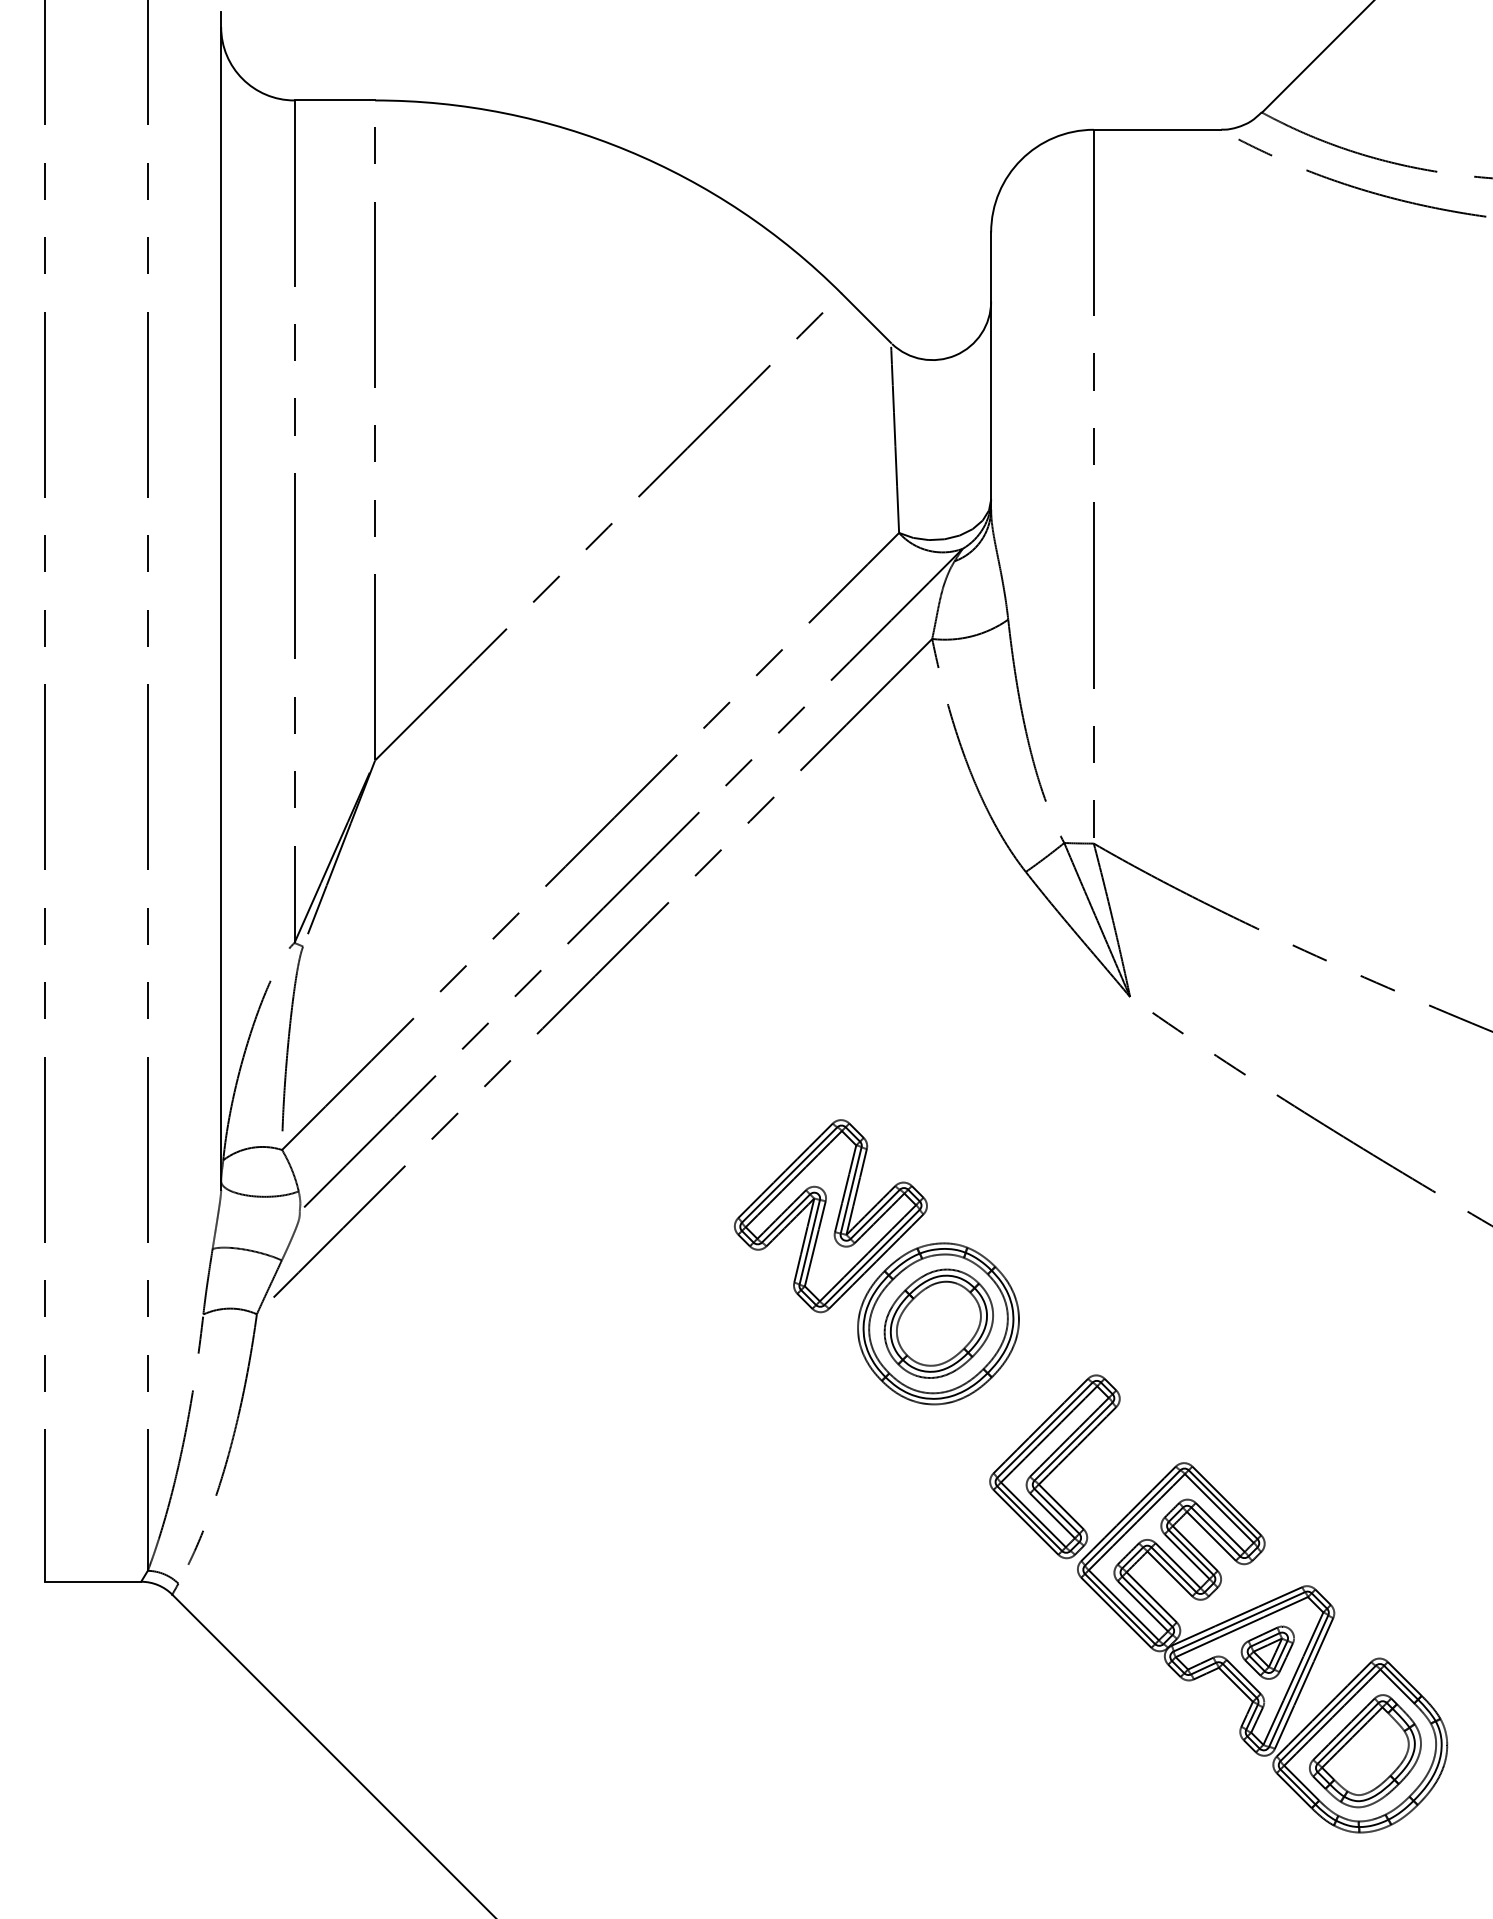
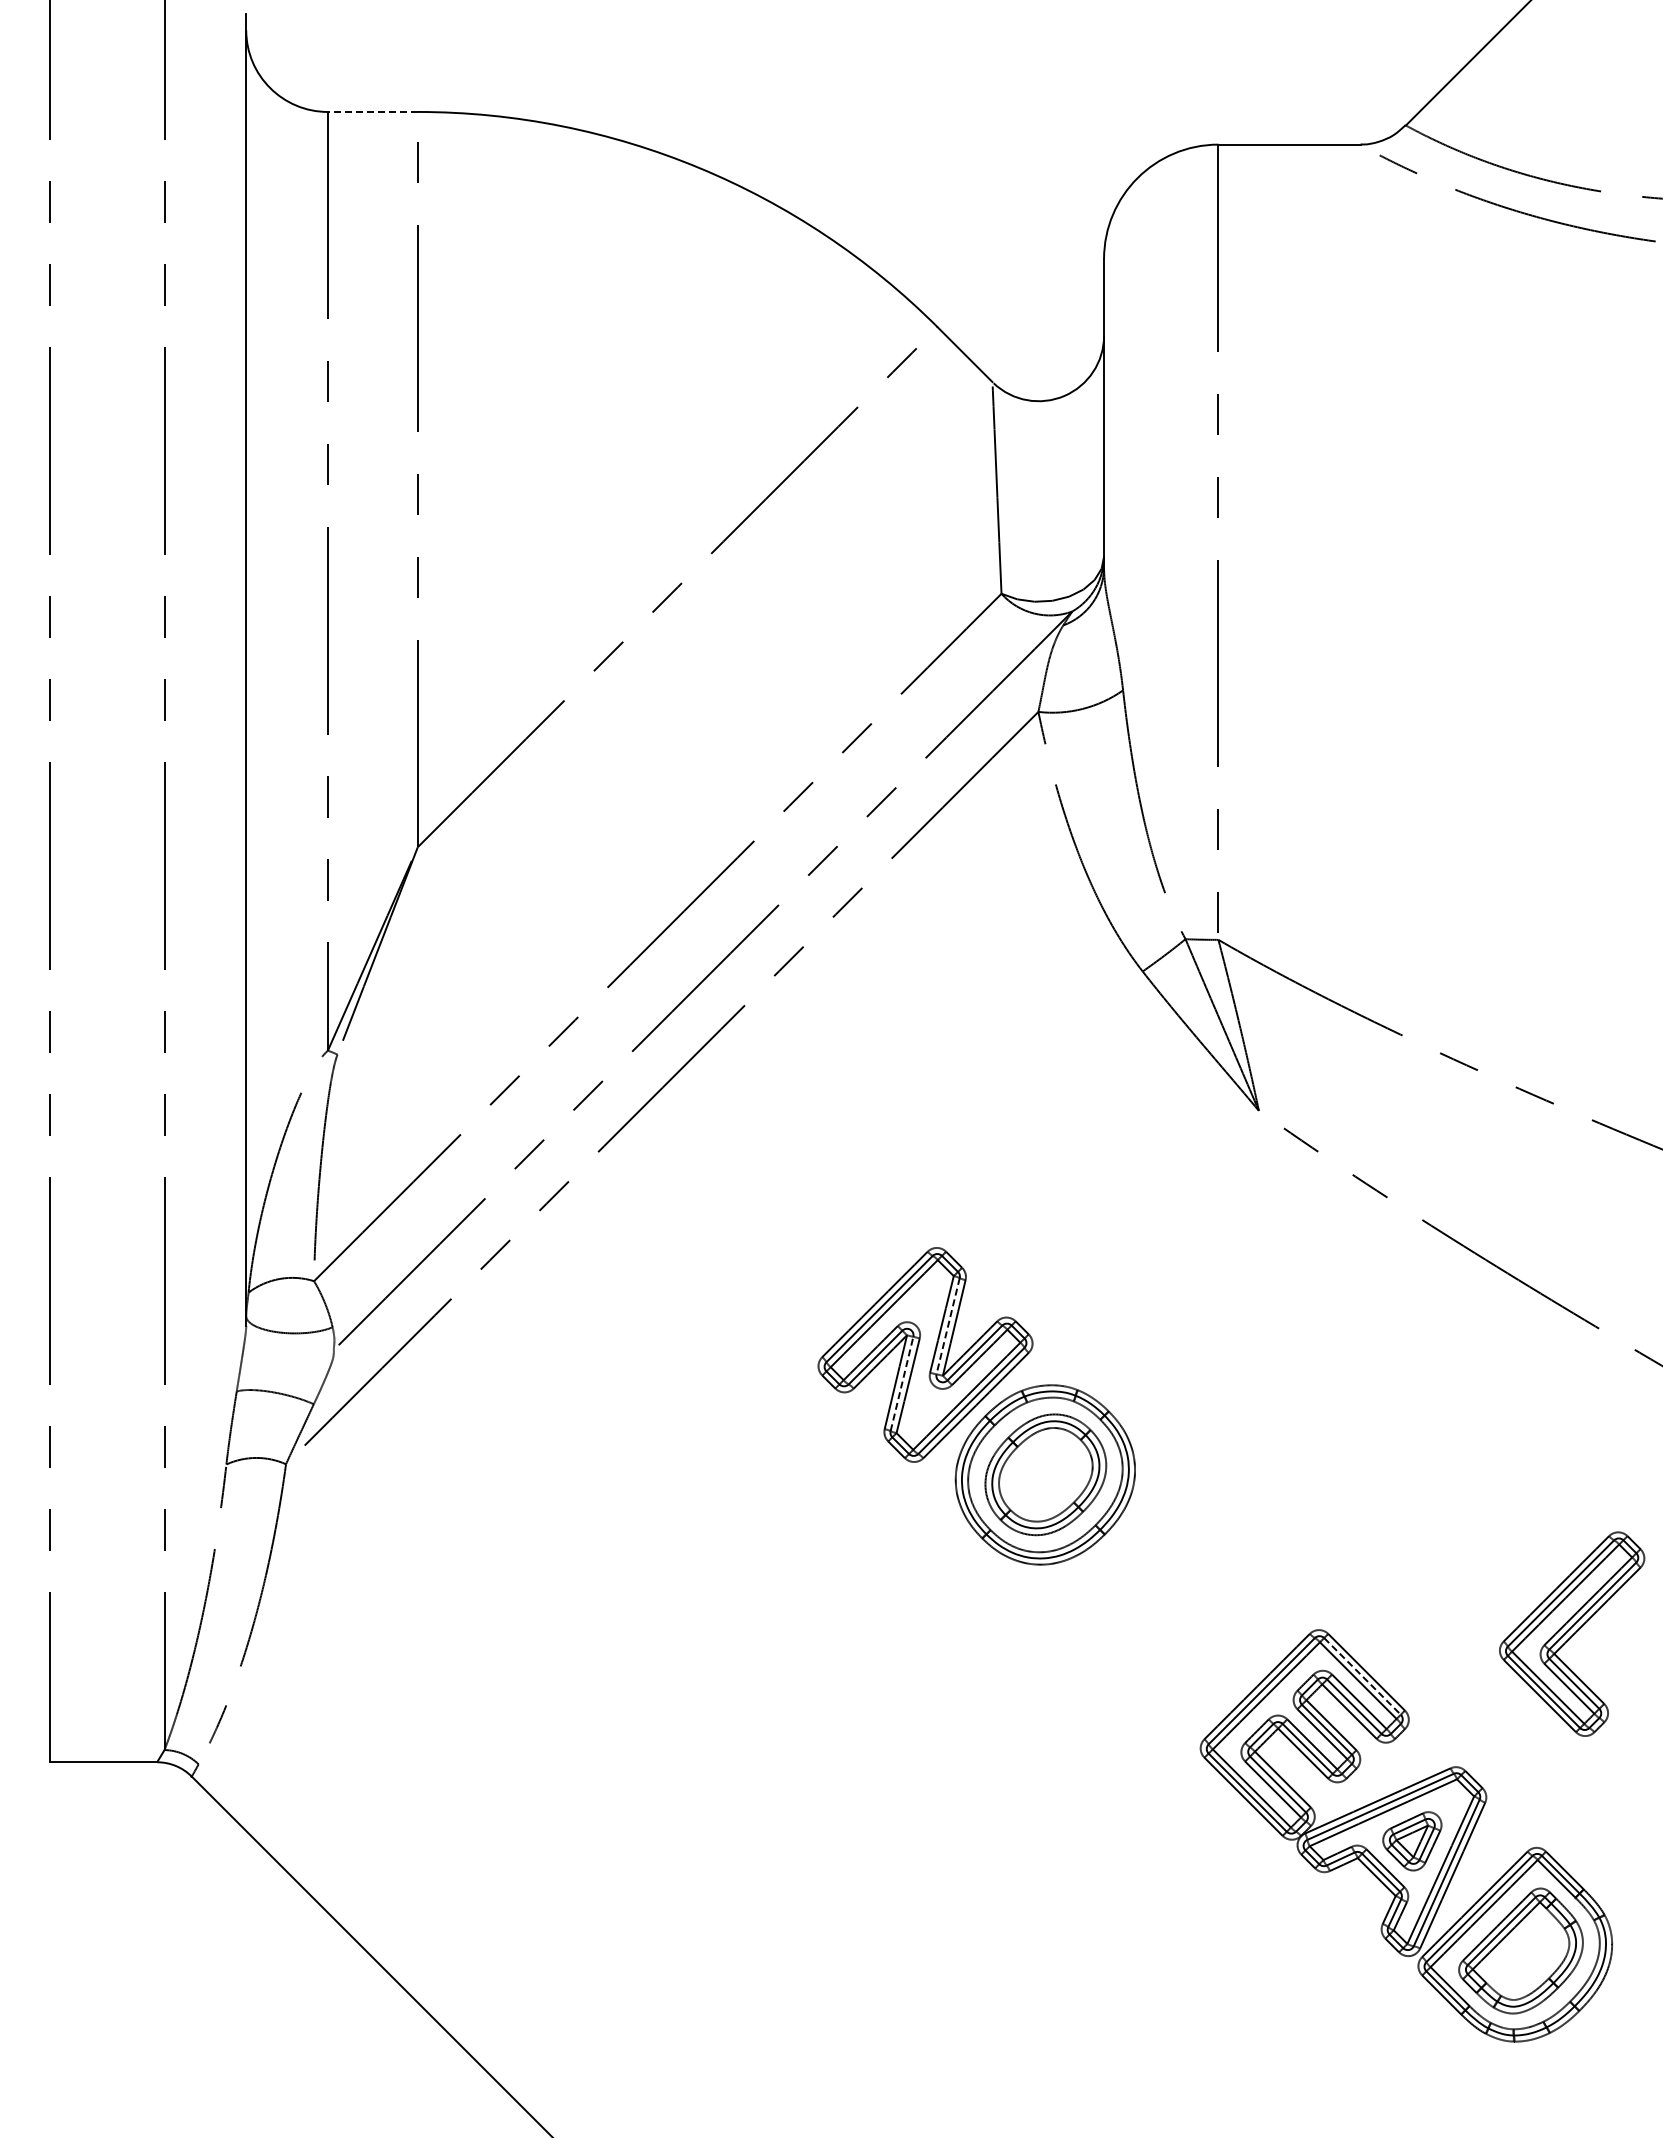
line: (334, 100) -> (372, 111), solid -> dashed
line: (850, 1191) -> (947, 1327), solid -> dashed
line: (810, 1241) -> (902, 1383), solid -> dashed
part: (1055, 1466) -> (1572, 1633), moved
line: (1223, 1504) -> (1362, 1676), solid -> dashed

